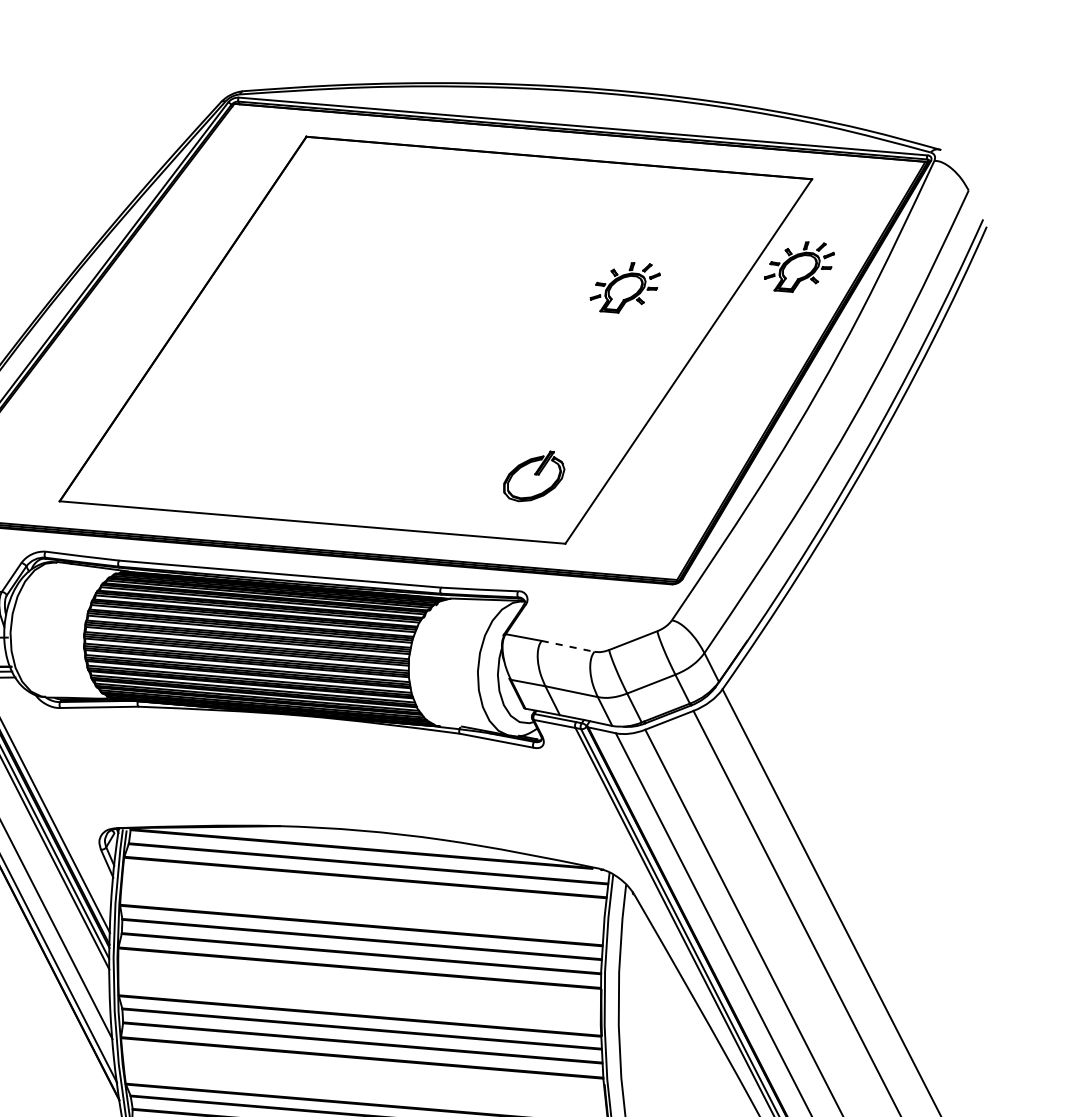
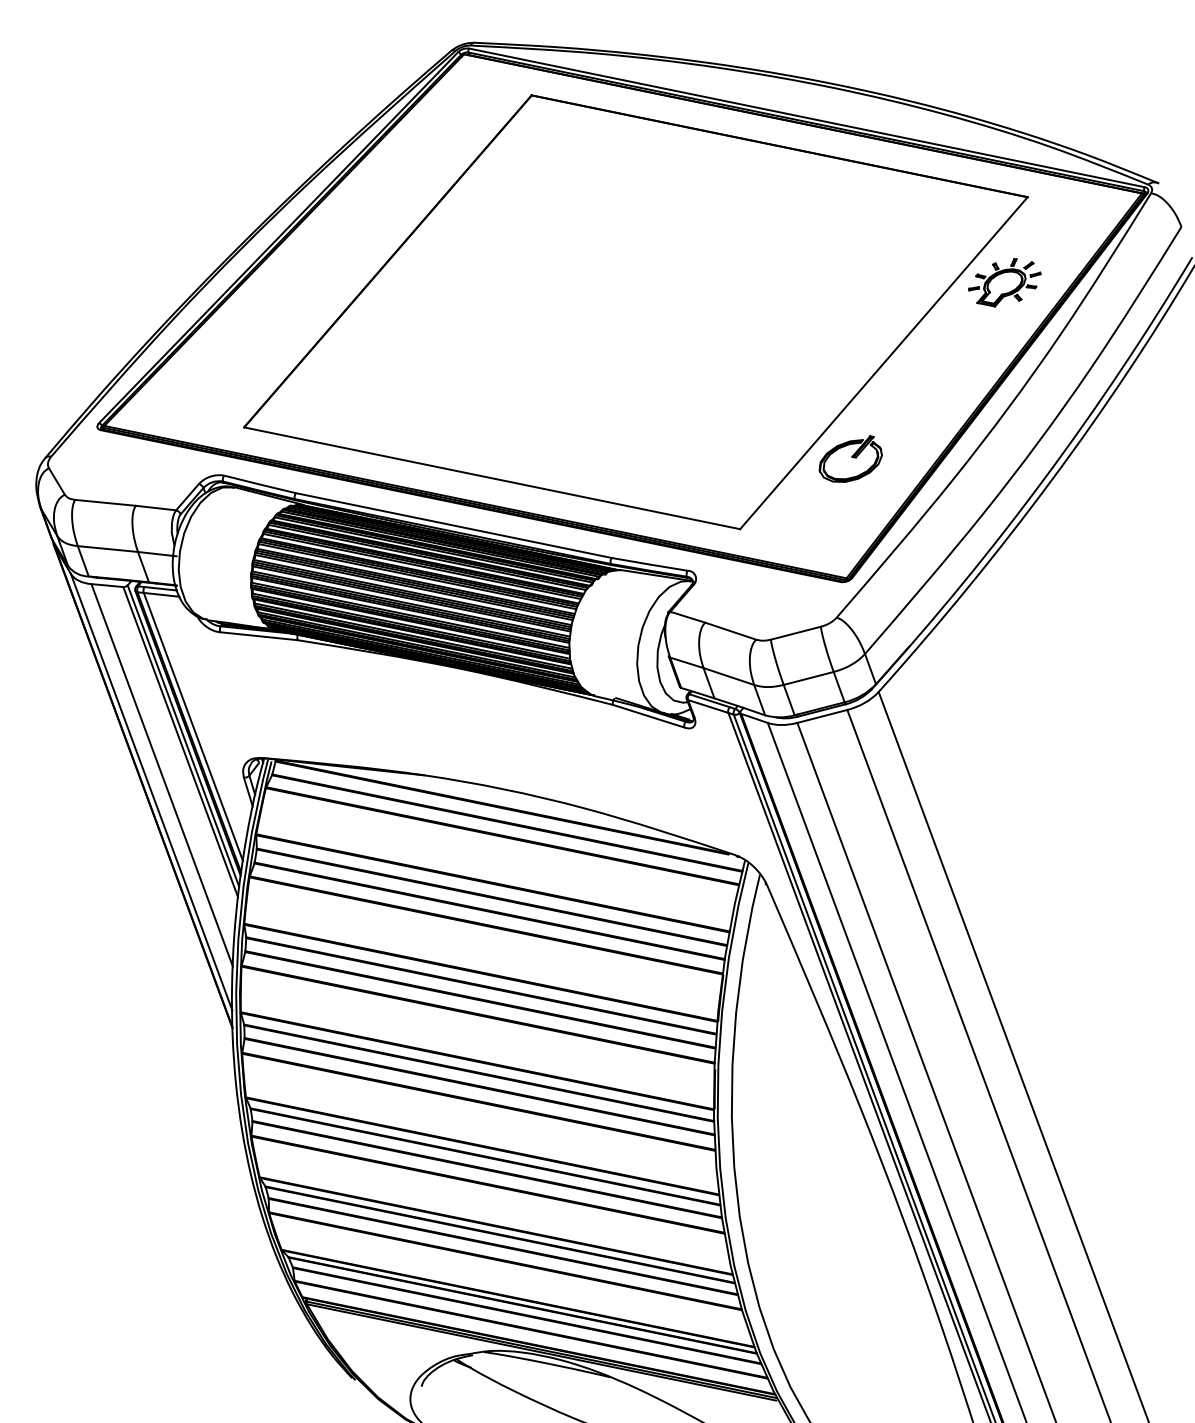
part: (625, 287) -> (829, 282), removed
part: (533, 476) -> (850, 458), moved
line: (567, 646) -> (730, 631), dashed -> solid

